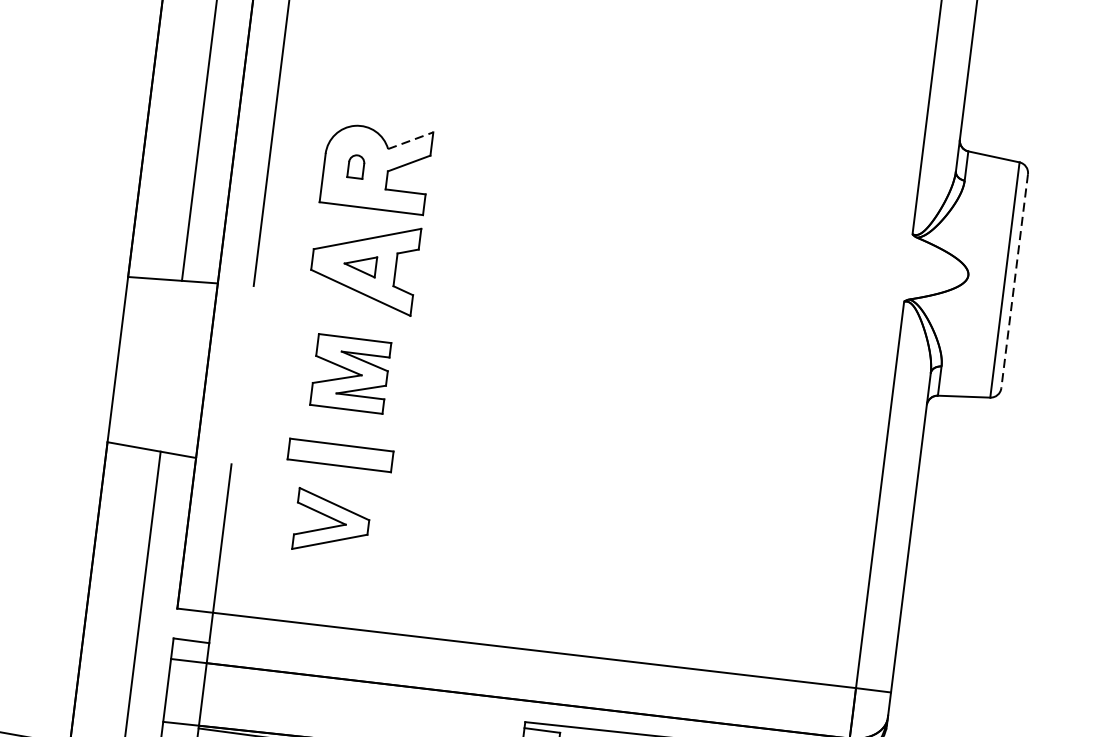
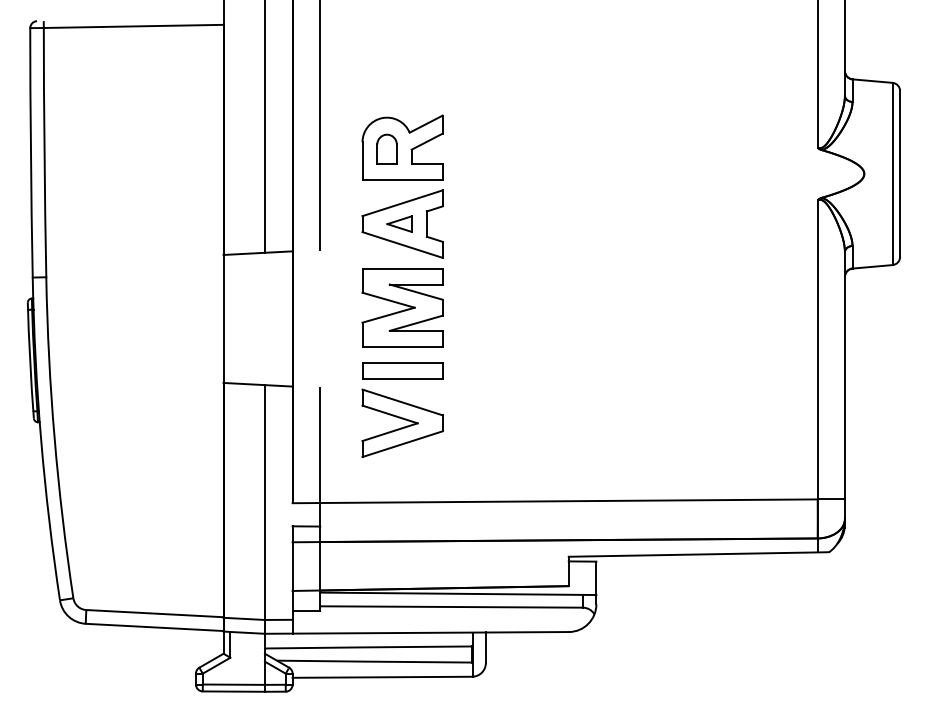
line: (411, 141) -> (426, 124), dashed -> solid
part: (355, 165) -> (386, 148), size x1.67
line: (1015, 280) -> (900, 173), dashed -> solid
part: (350, 373) -> (402, 307), size x1.43
part: (332, 522) -> (402, 422), size x1.43

